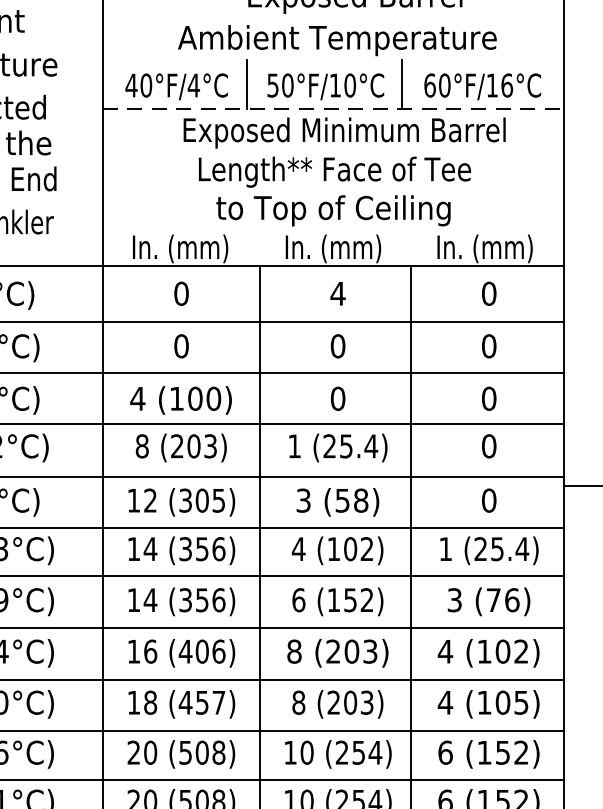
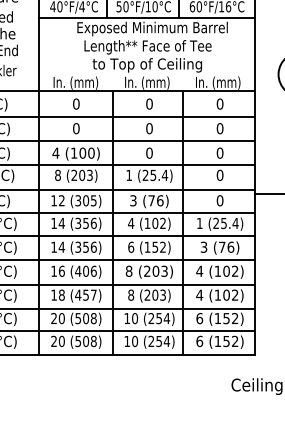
line: (333, 108) -> (147, 17), dashed -> solid
text: (338, 292) -> (149, 103), 4 -> 0
text: (350, 500) -> (155, 200), (58) -> (76)
text: (522, 701) -> (235, 294), (105) -> (102)

